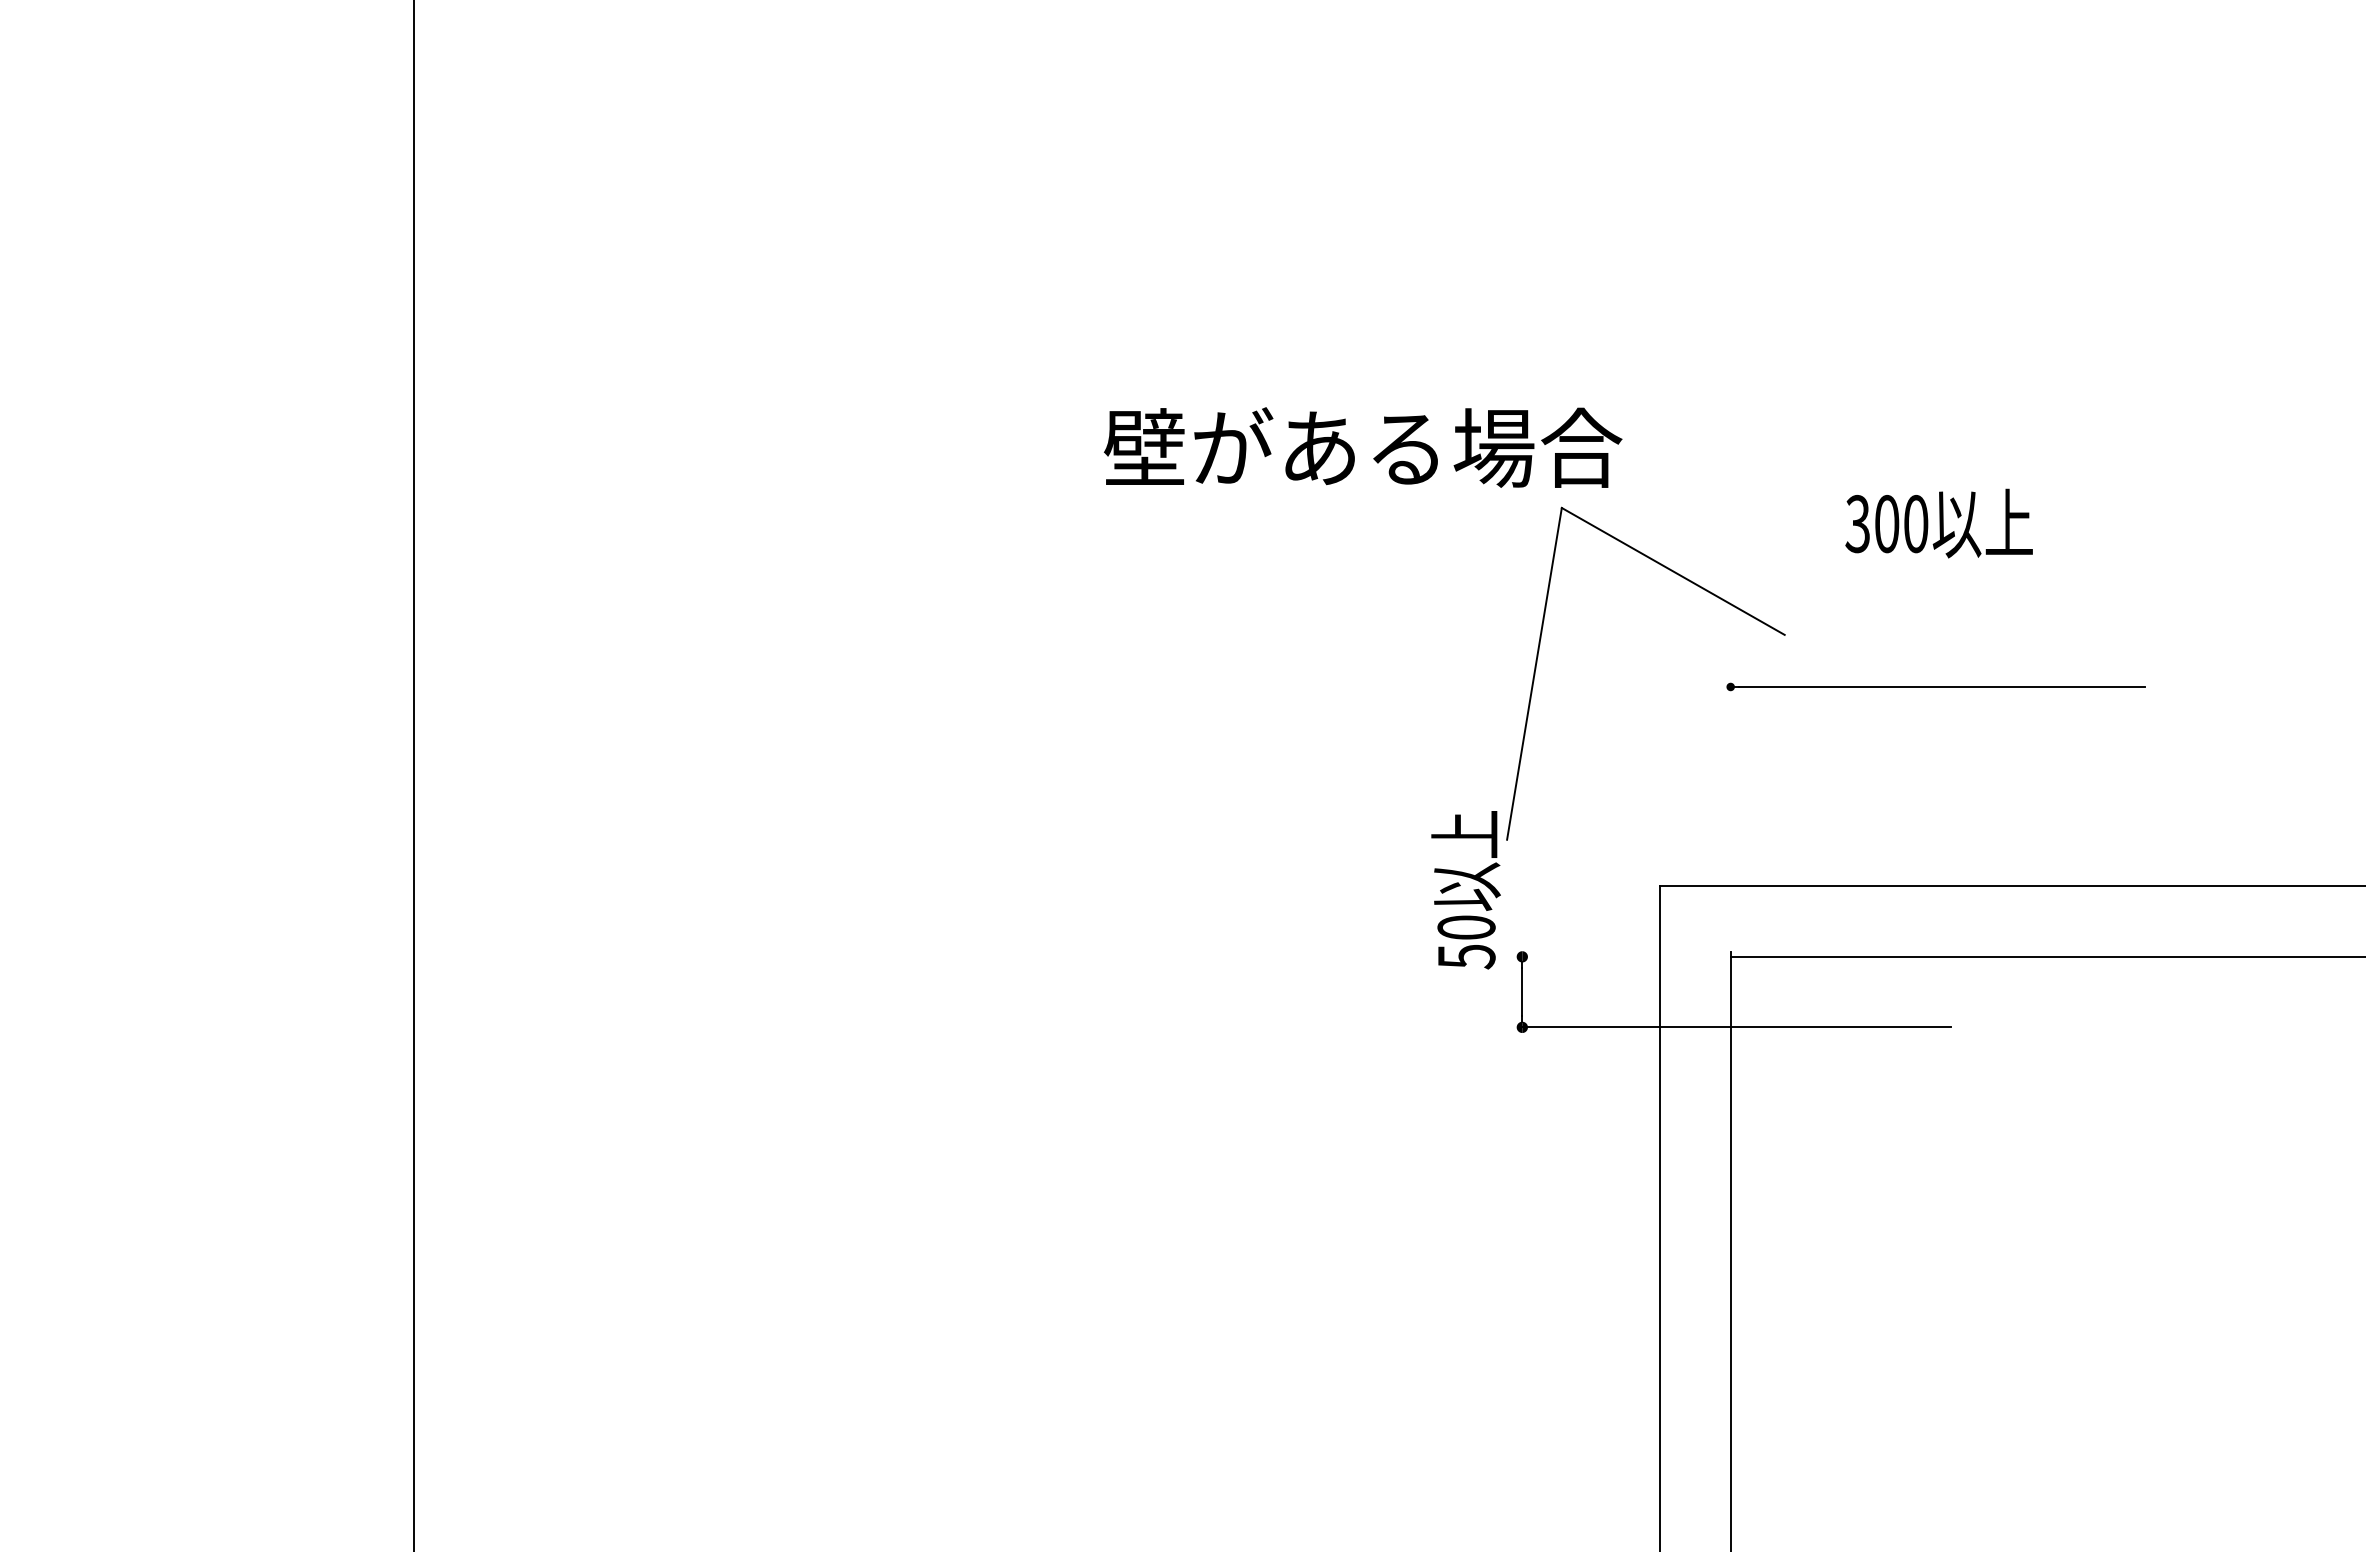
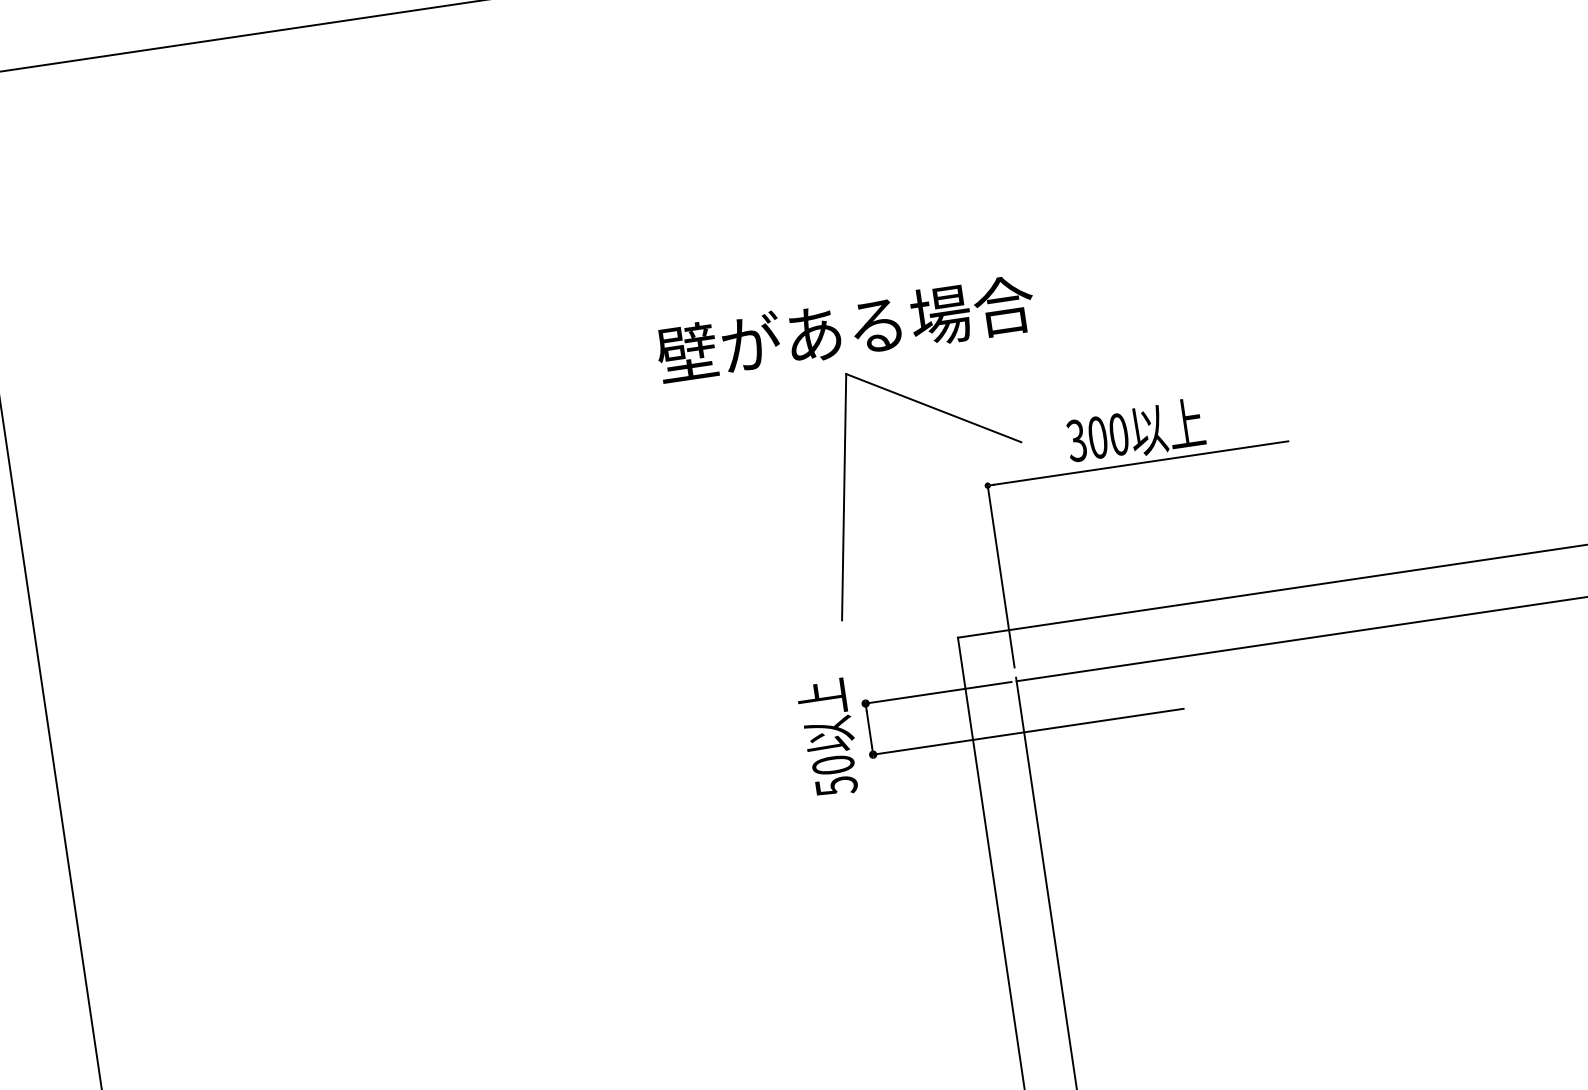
text: (1363, 447) -> (846, 329), moved
text: (1938, 523) -> (1135, 431), moved
line: (1730, 810) -> (1000, 575), added
text: (1465, 890) -> (828, 738), moved
line: (1621, 956) -> (937, 692), added

